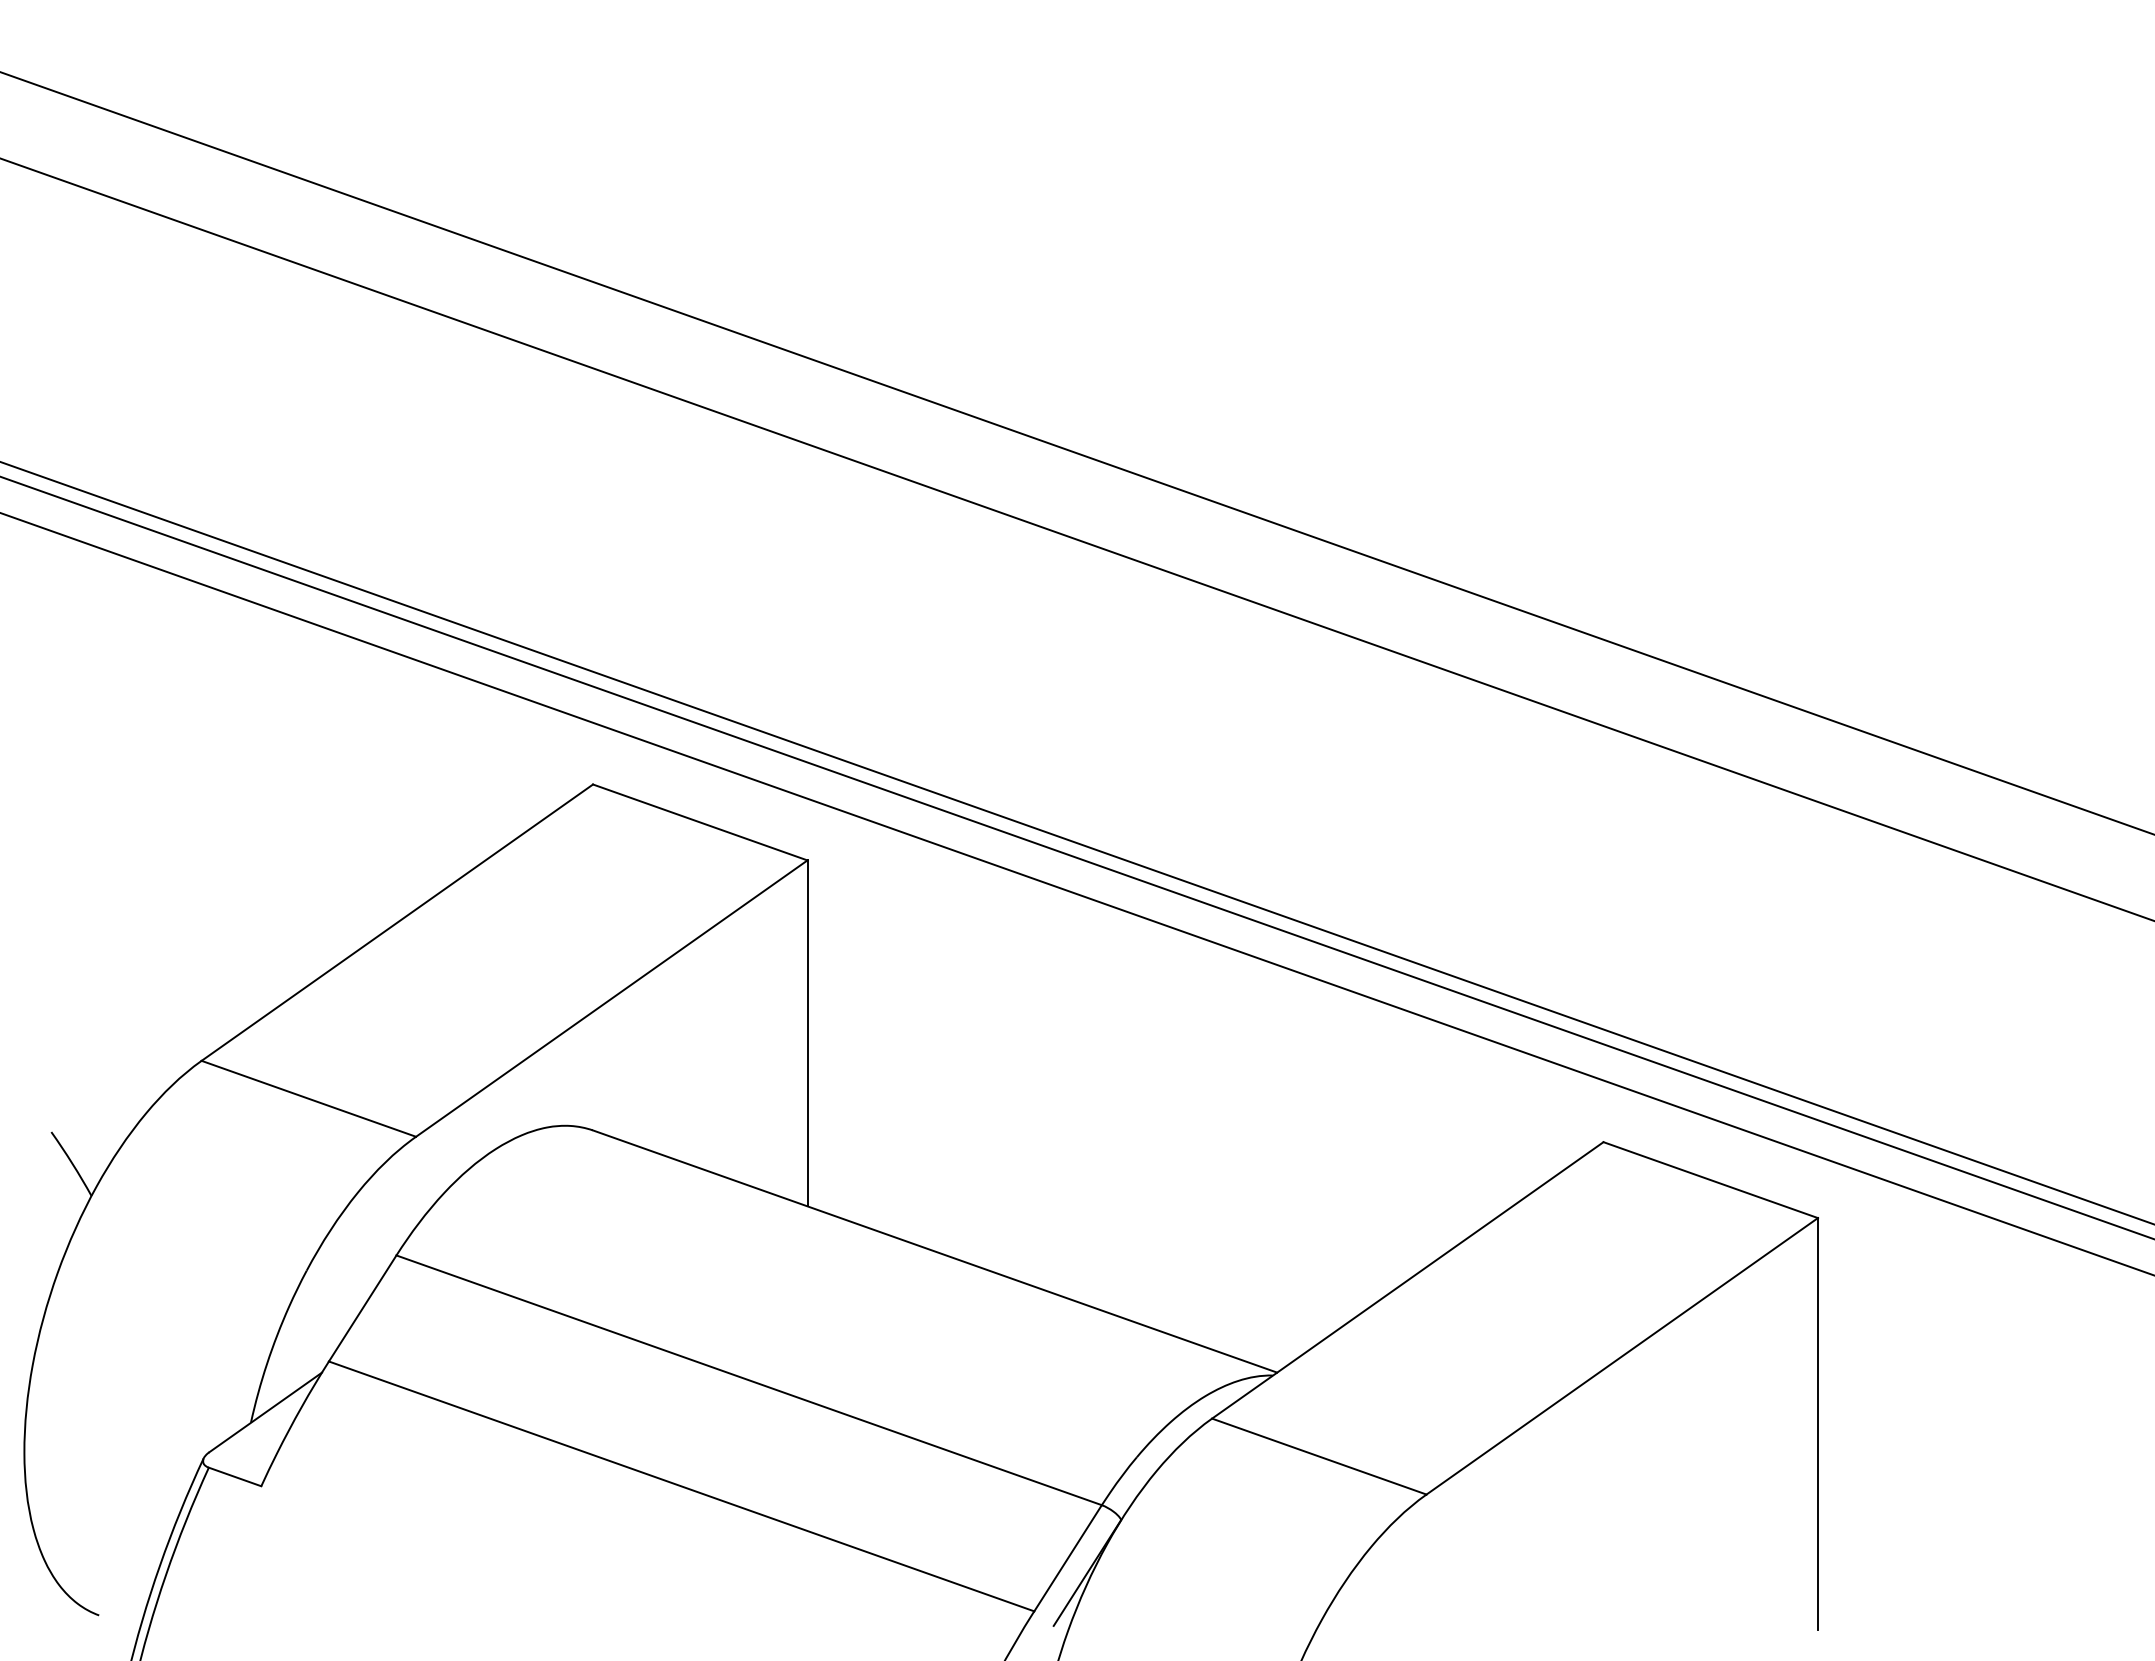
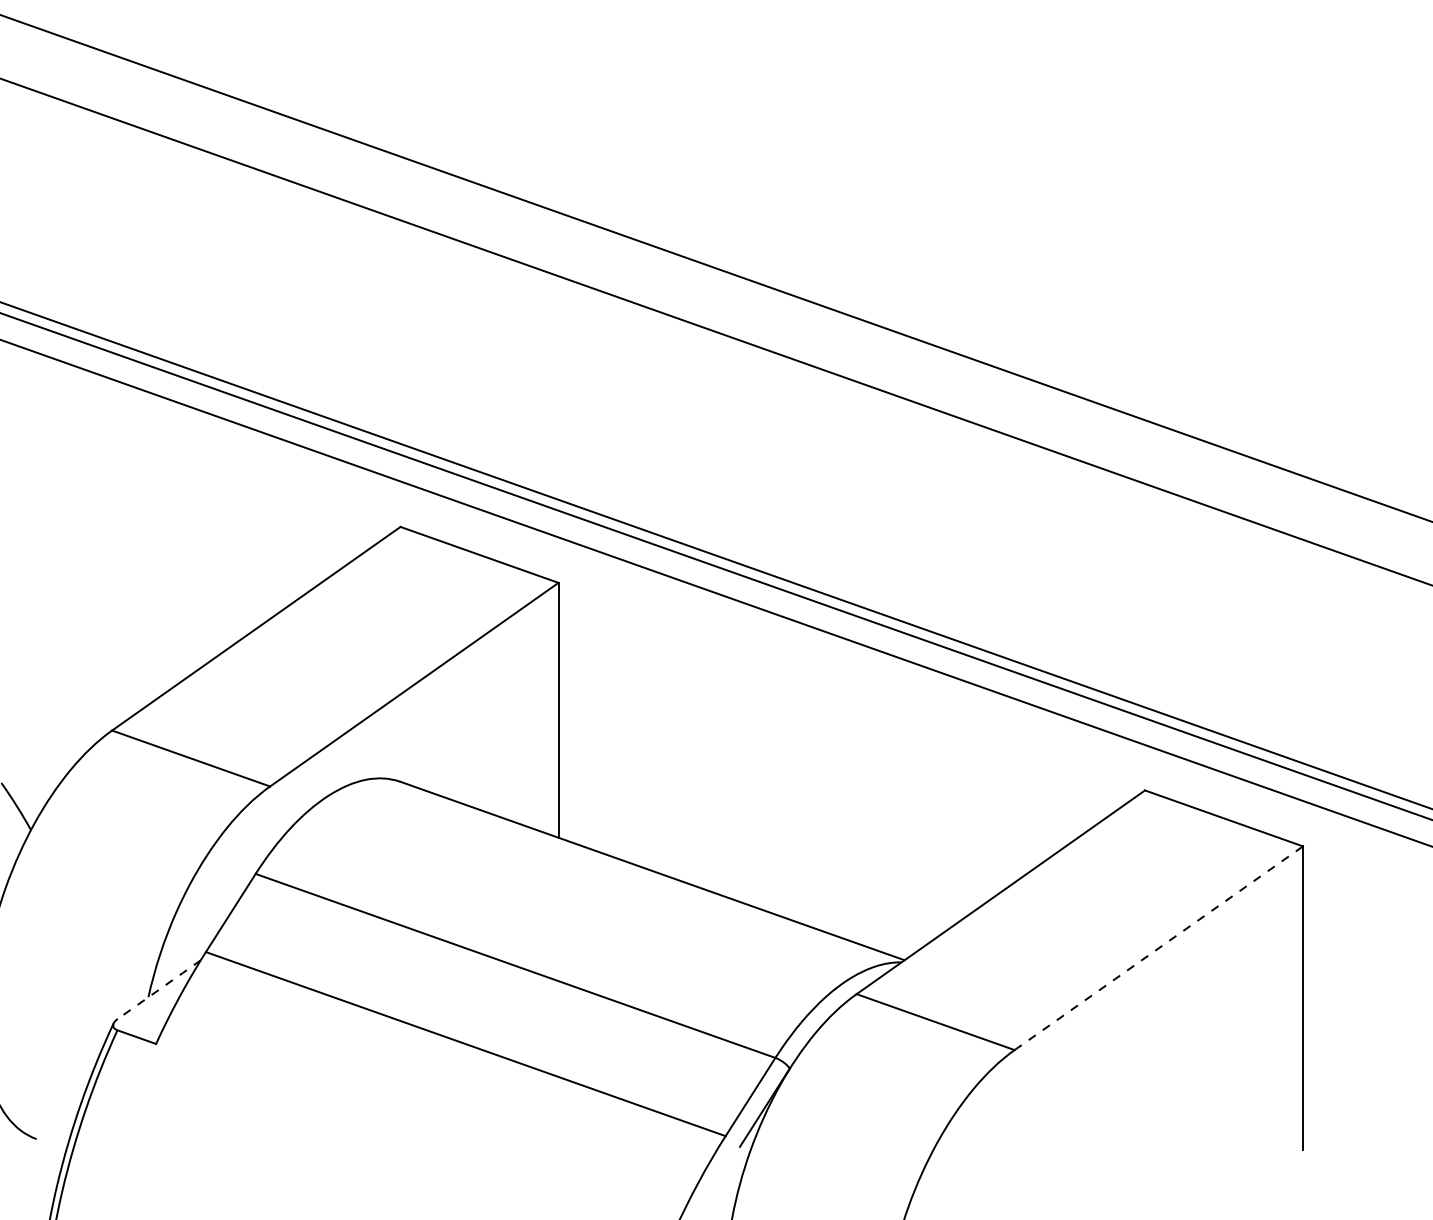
line: (1622, 1356) -> (1159, 948), solid -> dashed
line: (265, 1412) -> (159, 989), solid -> dashed

